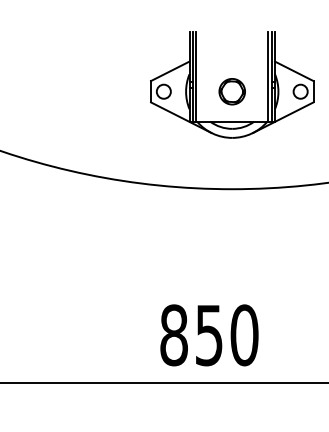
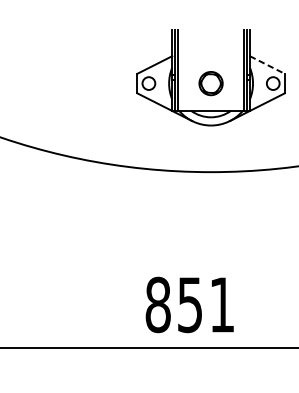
line: (294, 71) -> (267, 65), solid -> dashed
text: (244, 335) -> (222, 305), 850 -> 851

